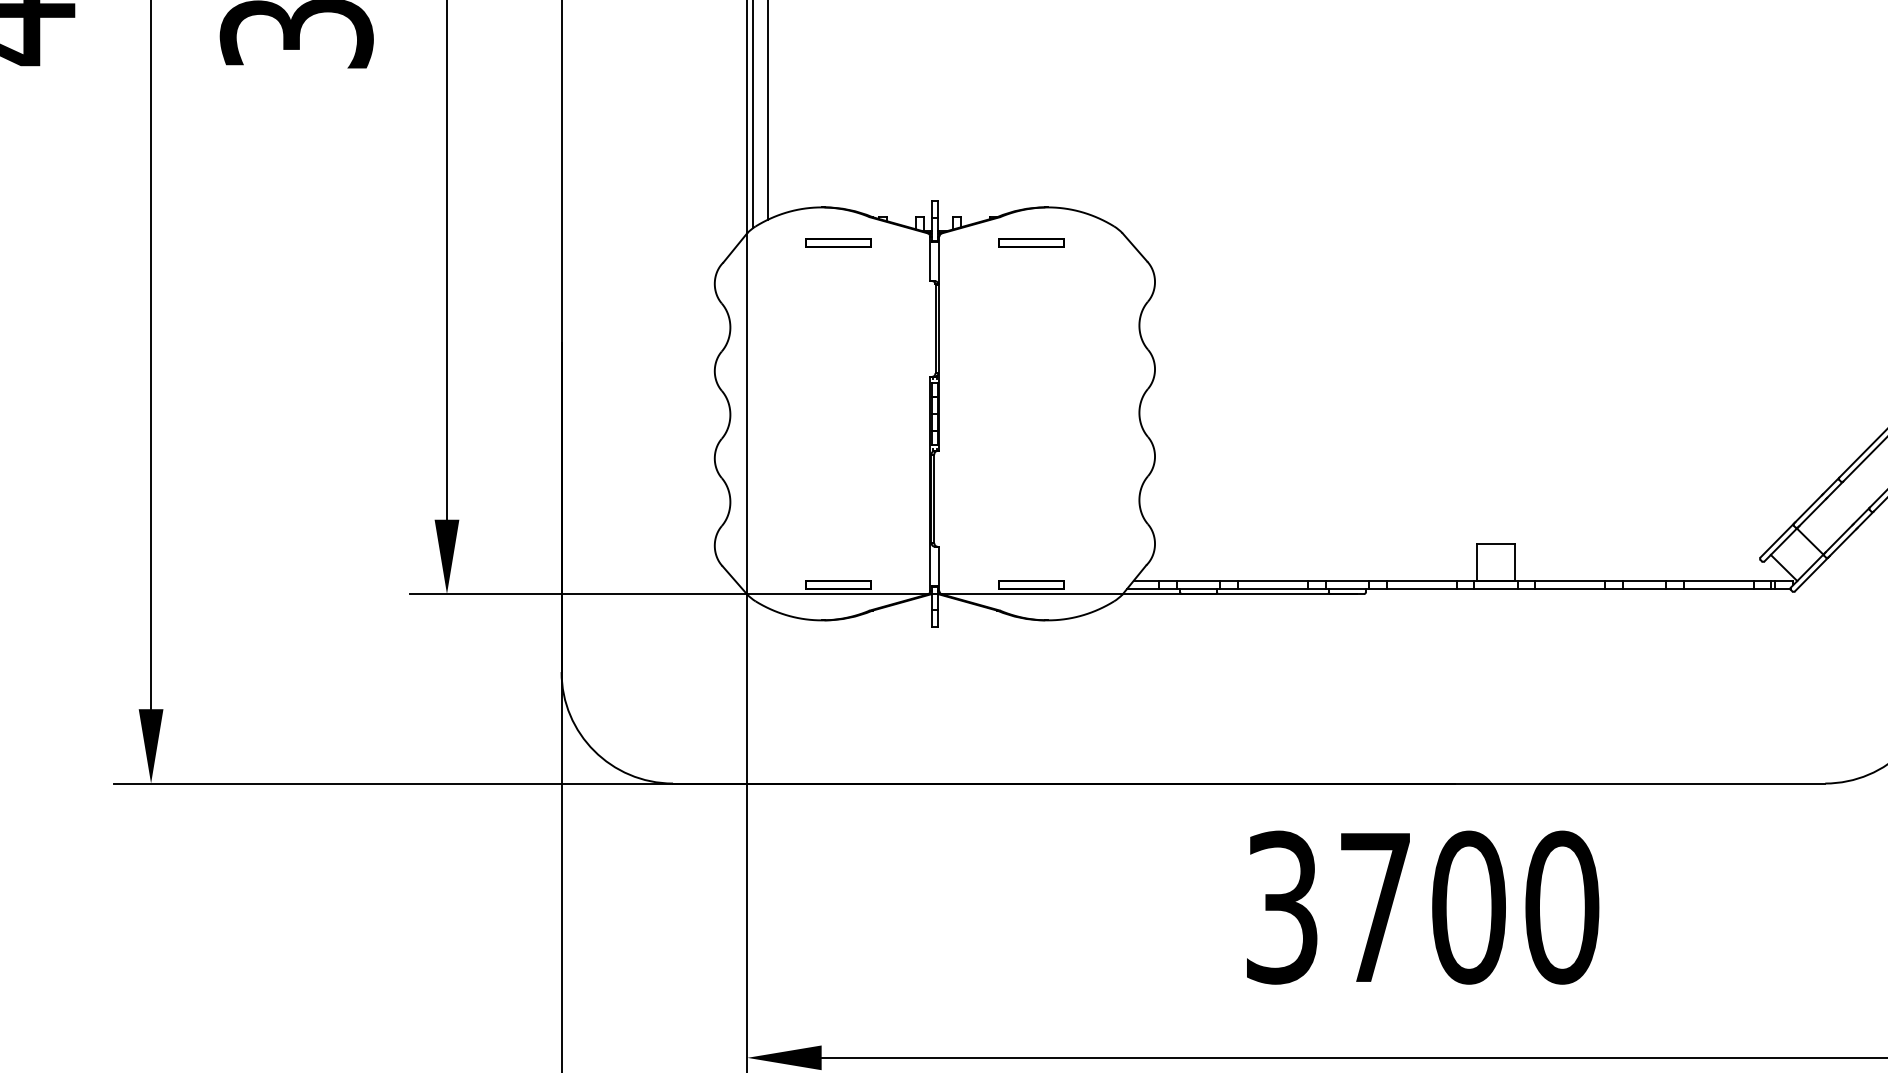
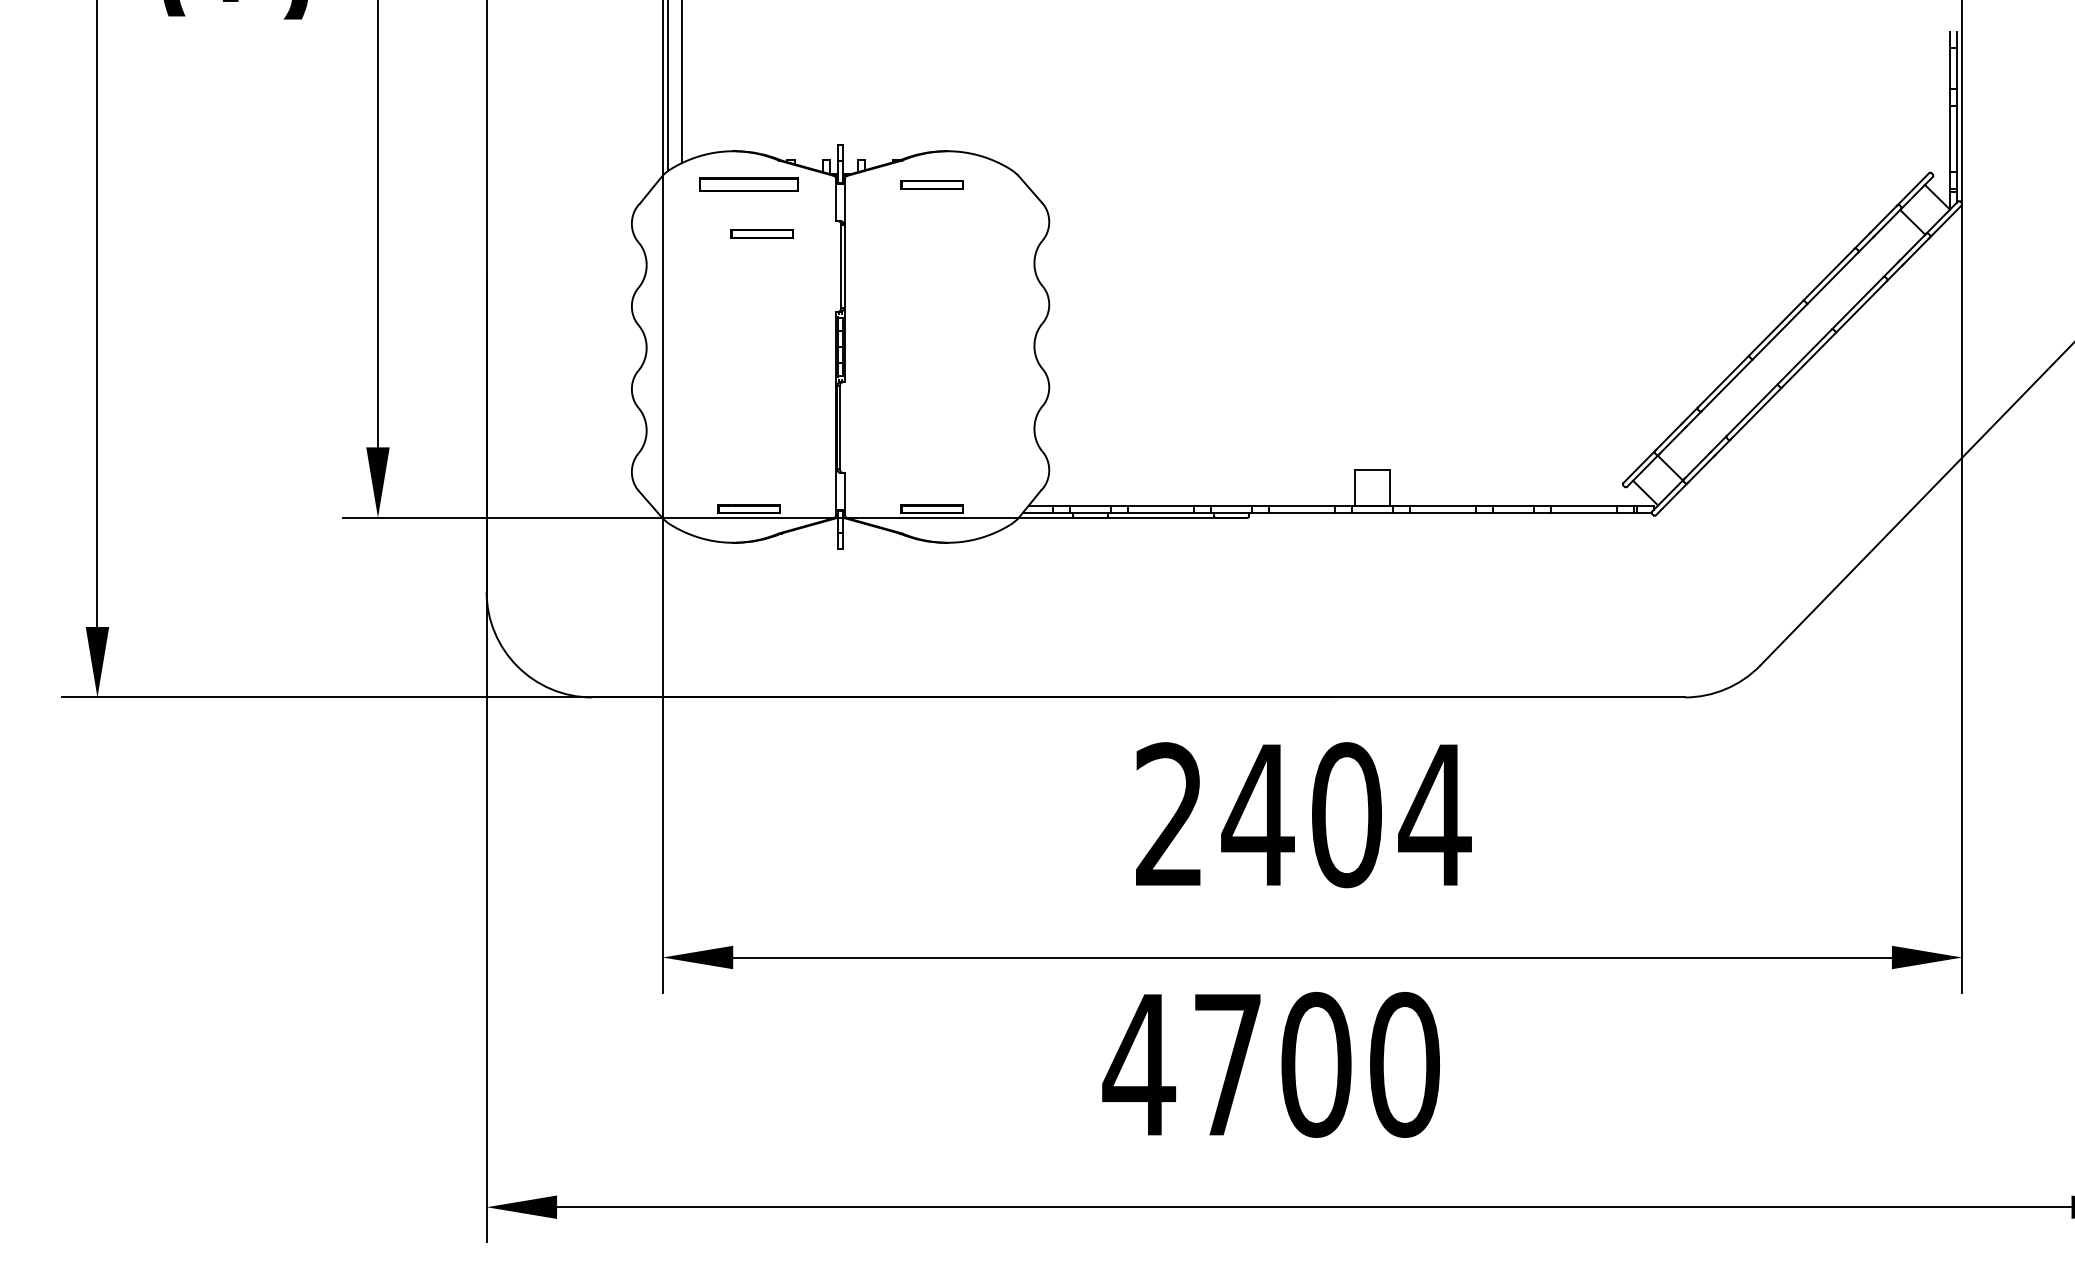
part: (837, 242) -> (748, 184), size x1.6
part: (851, 294) -> (761, 233), added
text: (1423, 908) -> (1303, 815), 3700 -> 2404

